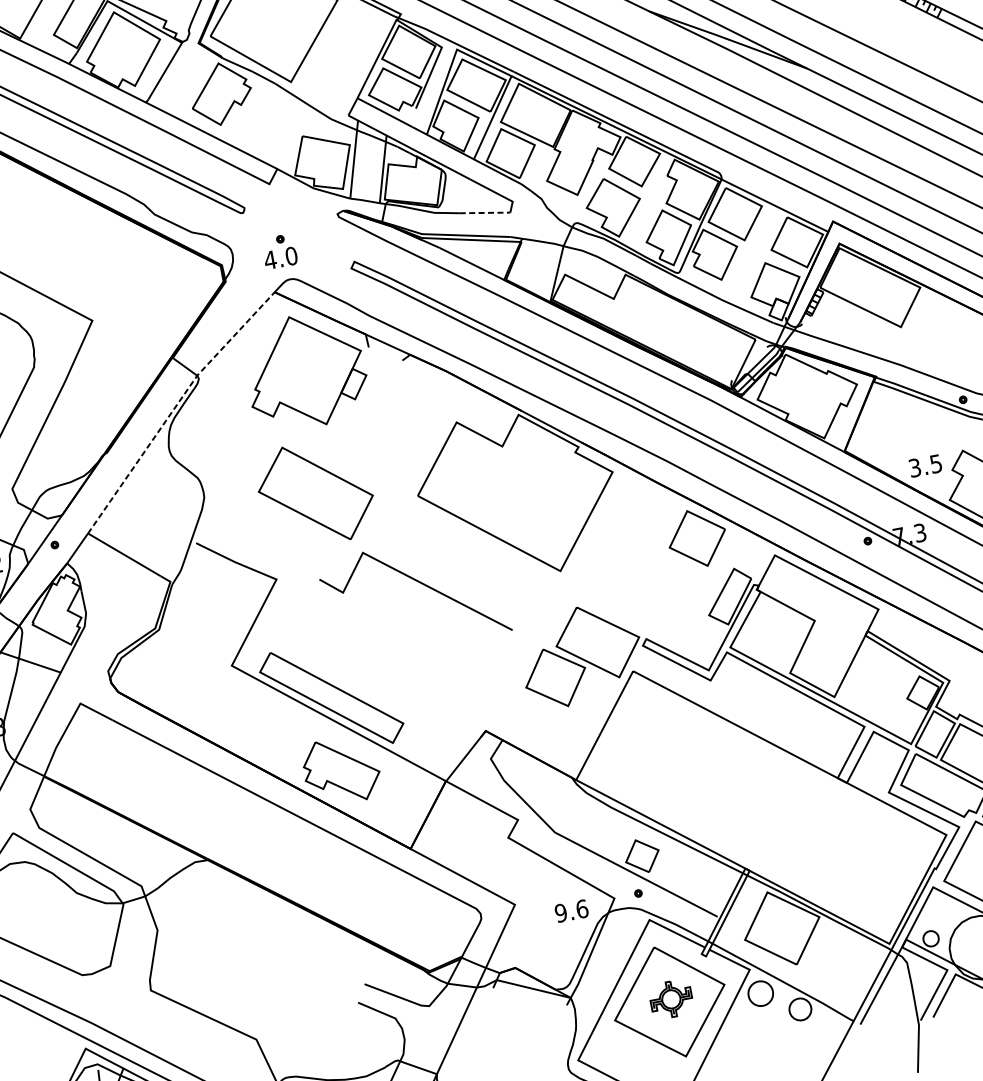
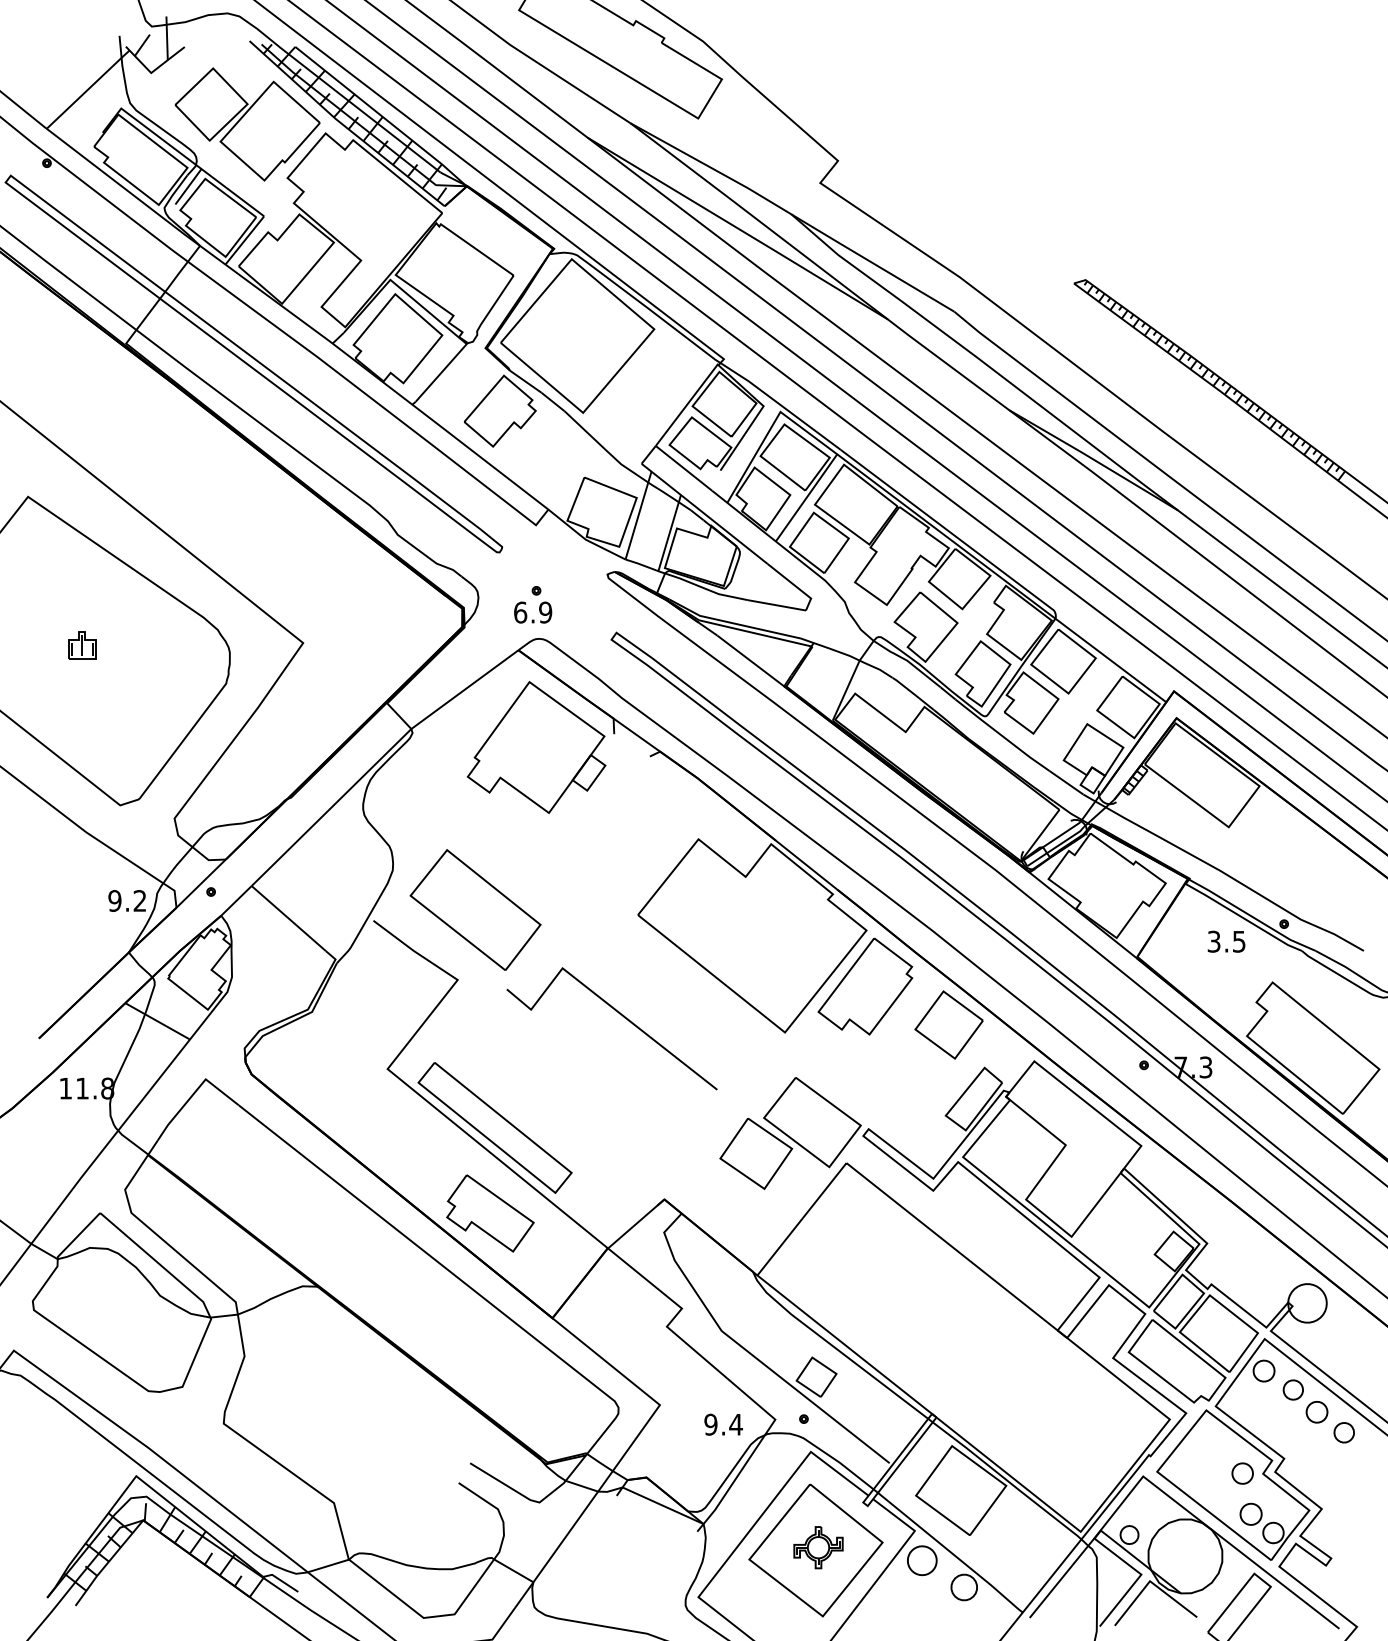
line: (484, 213) -> (776, 605), dashed -> solid
text: (280, 258) -> (532, 612), 4.0 -> 6.9
line: (174, 408) -> (378, 761), dashed -> solid
text: (925, 465) -> (1226, 941), moved
part: (315, 493) -> (475, 909), moved
part: (620, 519) -> (865, 986), added
text: (581, 909) -> (735, 1424), 9.6 -> 9.4

